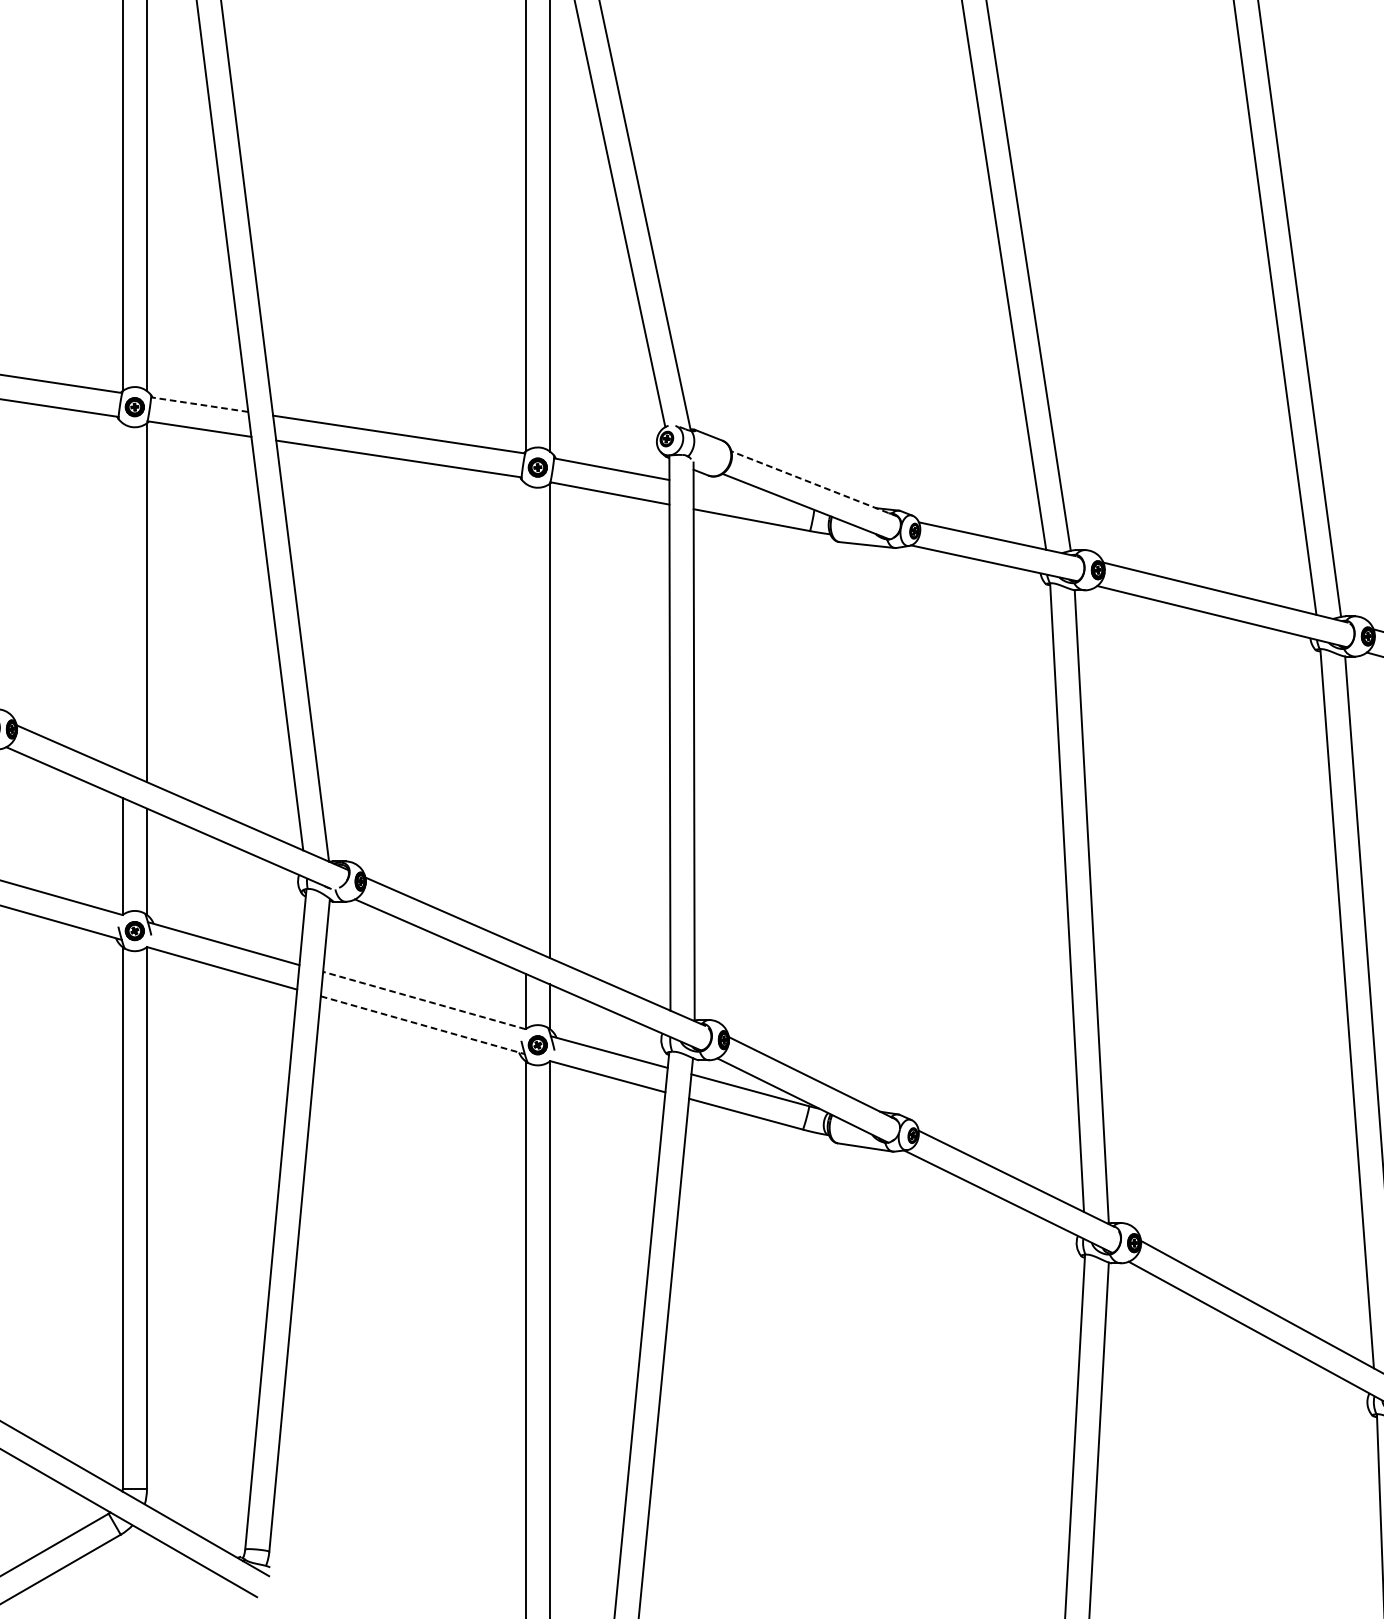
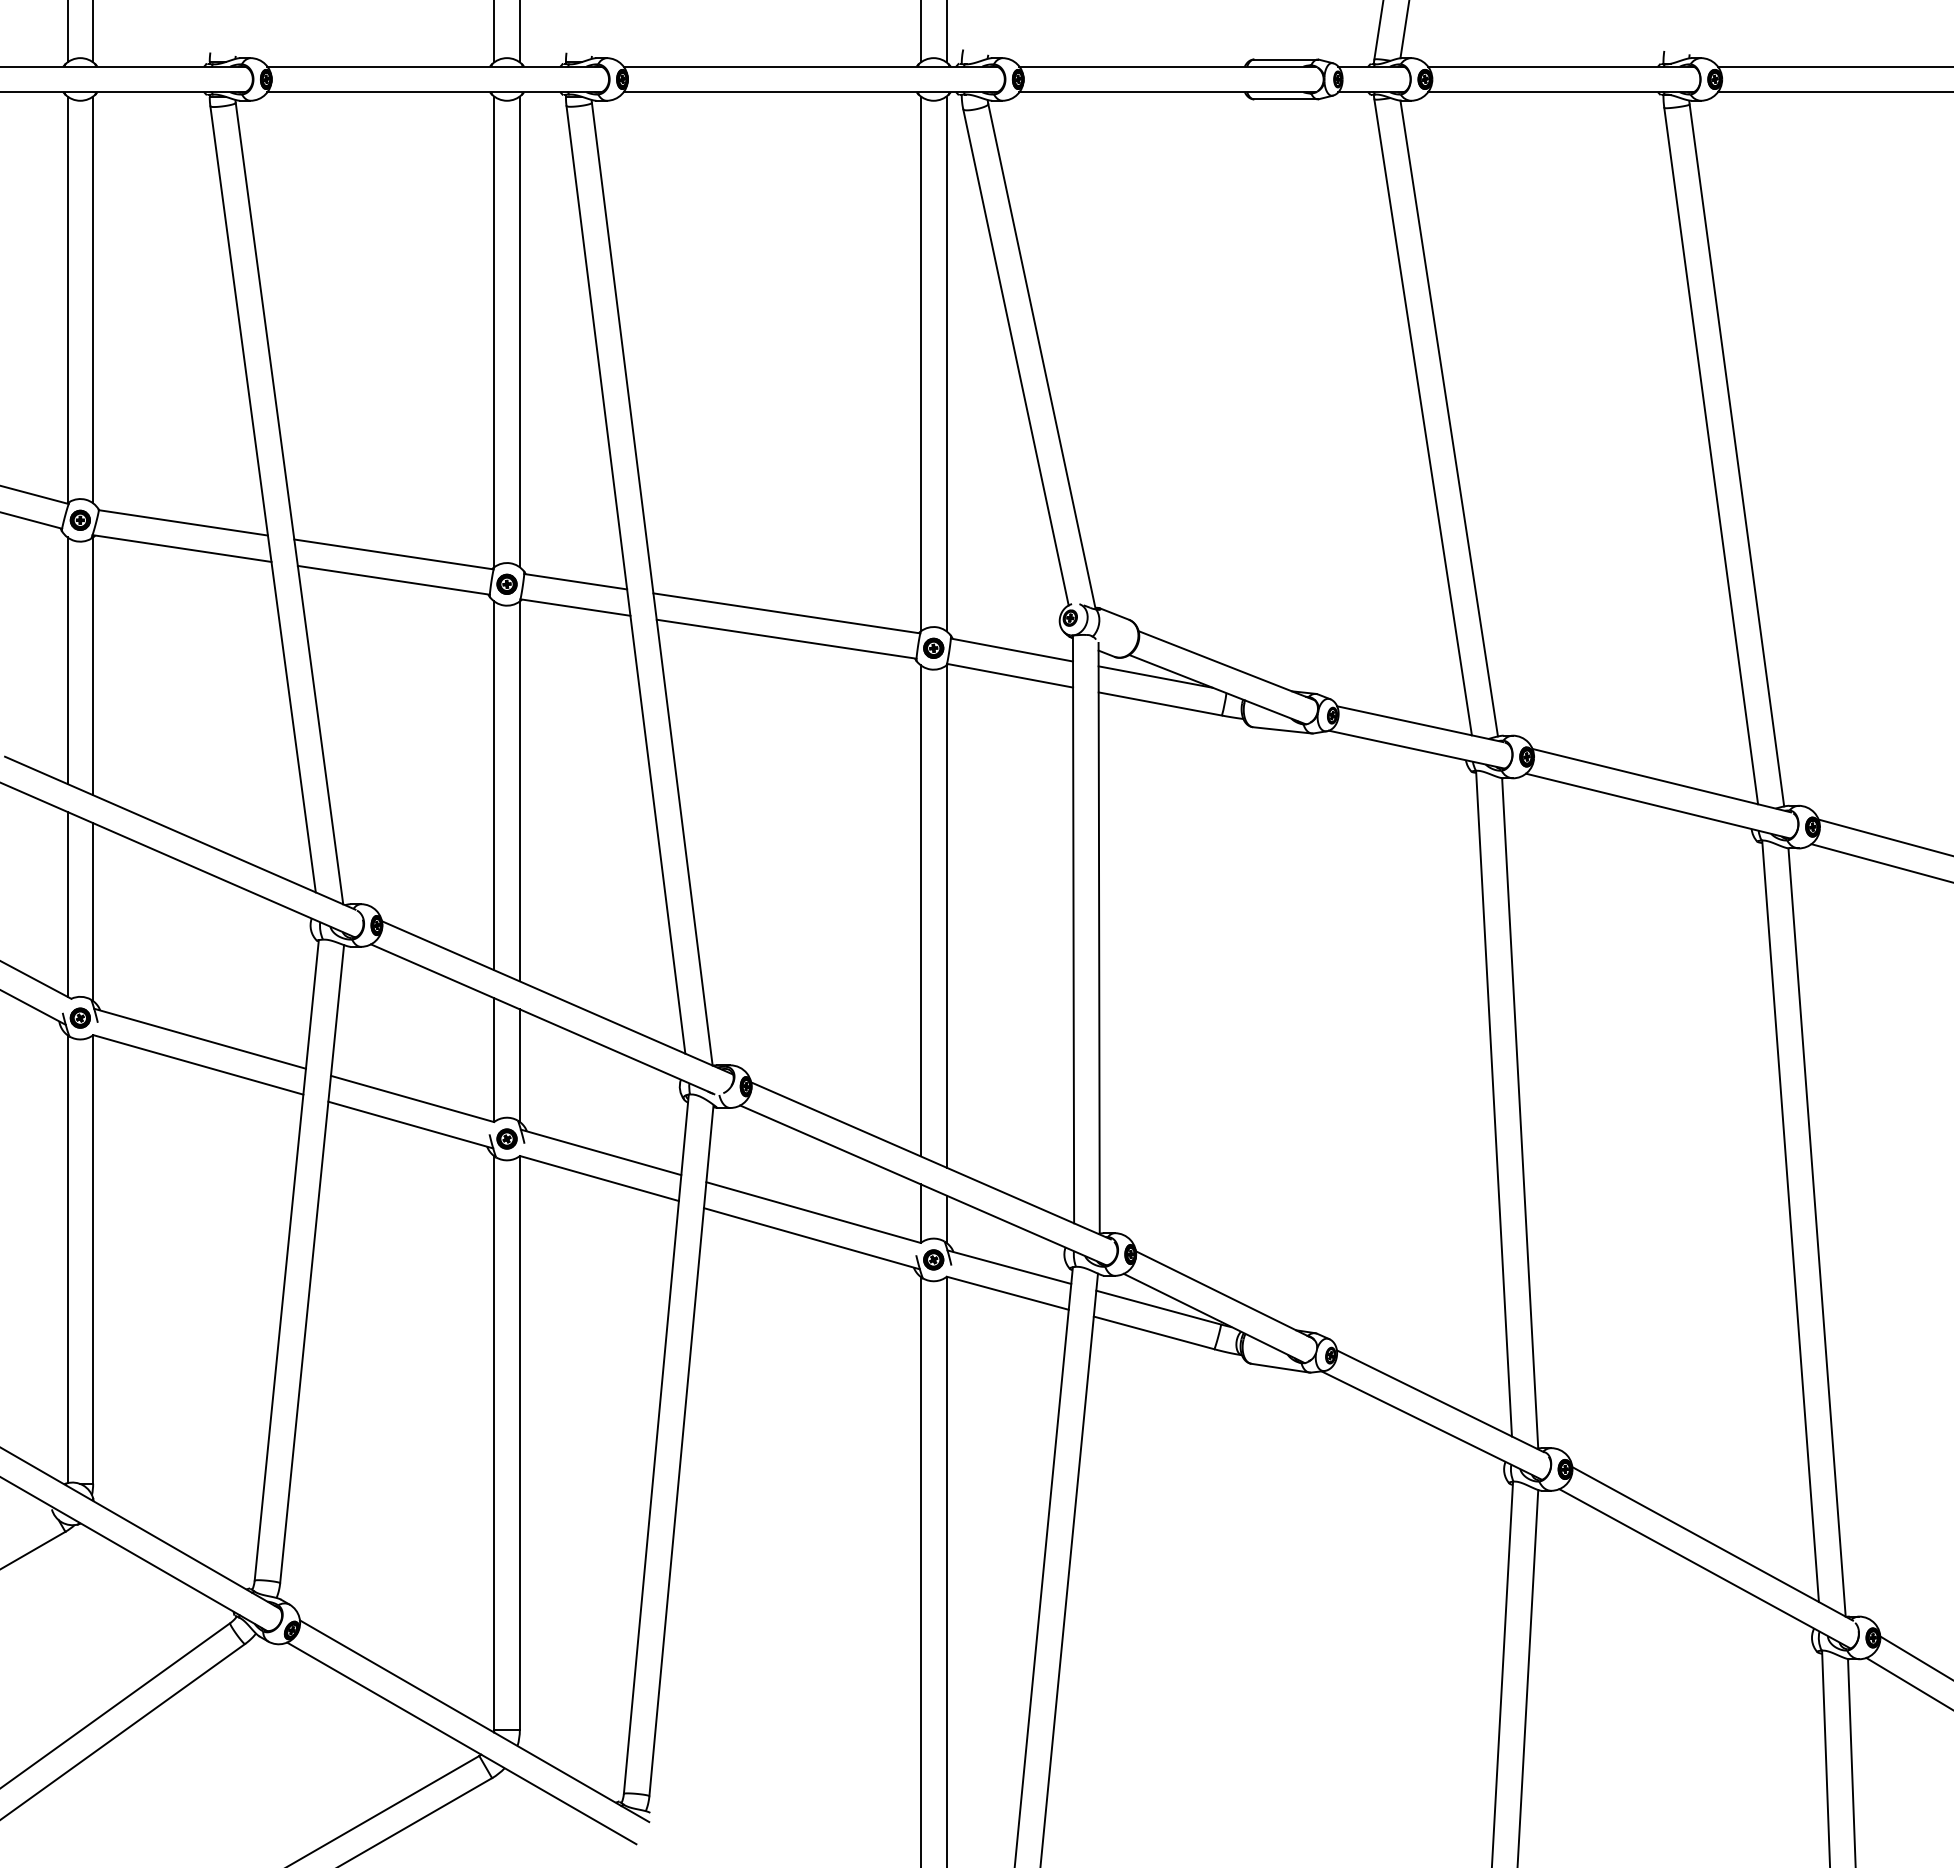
line: (199, 404) -> (575, 581), dashed -> solid
line: (814, 483) -> (1226, 665), dashed -> solid
line: (747, 494) -> (1155, 676), added
line: (123, 597) -> (494, 785), added
line: (525, 715) -> (920, 910), added
line: (424, 1000) -> (813, 1212), dashed -> solid
line: (423, 1025) -> (812, 1238), dashed -> solid

